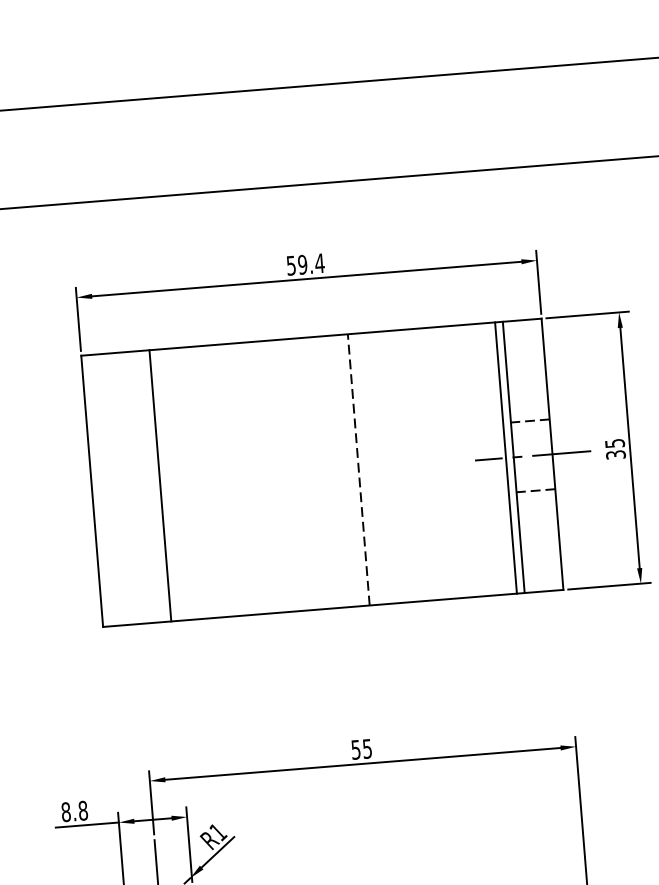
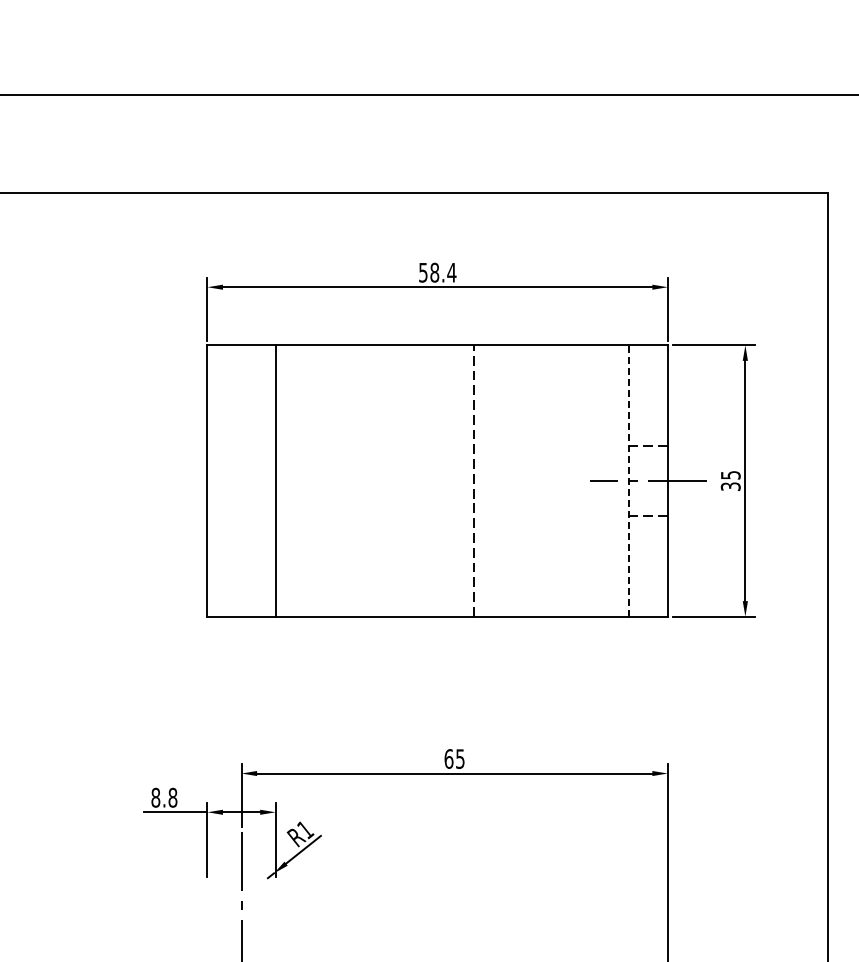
text: (302, 264) -> (434, 272), 59.4 -> 58.4
line: (506, 457) -> (621, 480), removed
line: (514, 457) -> (629, 481), solid -> dashed
text: (355, 749) -> (448, 758), 55 -> 65

